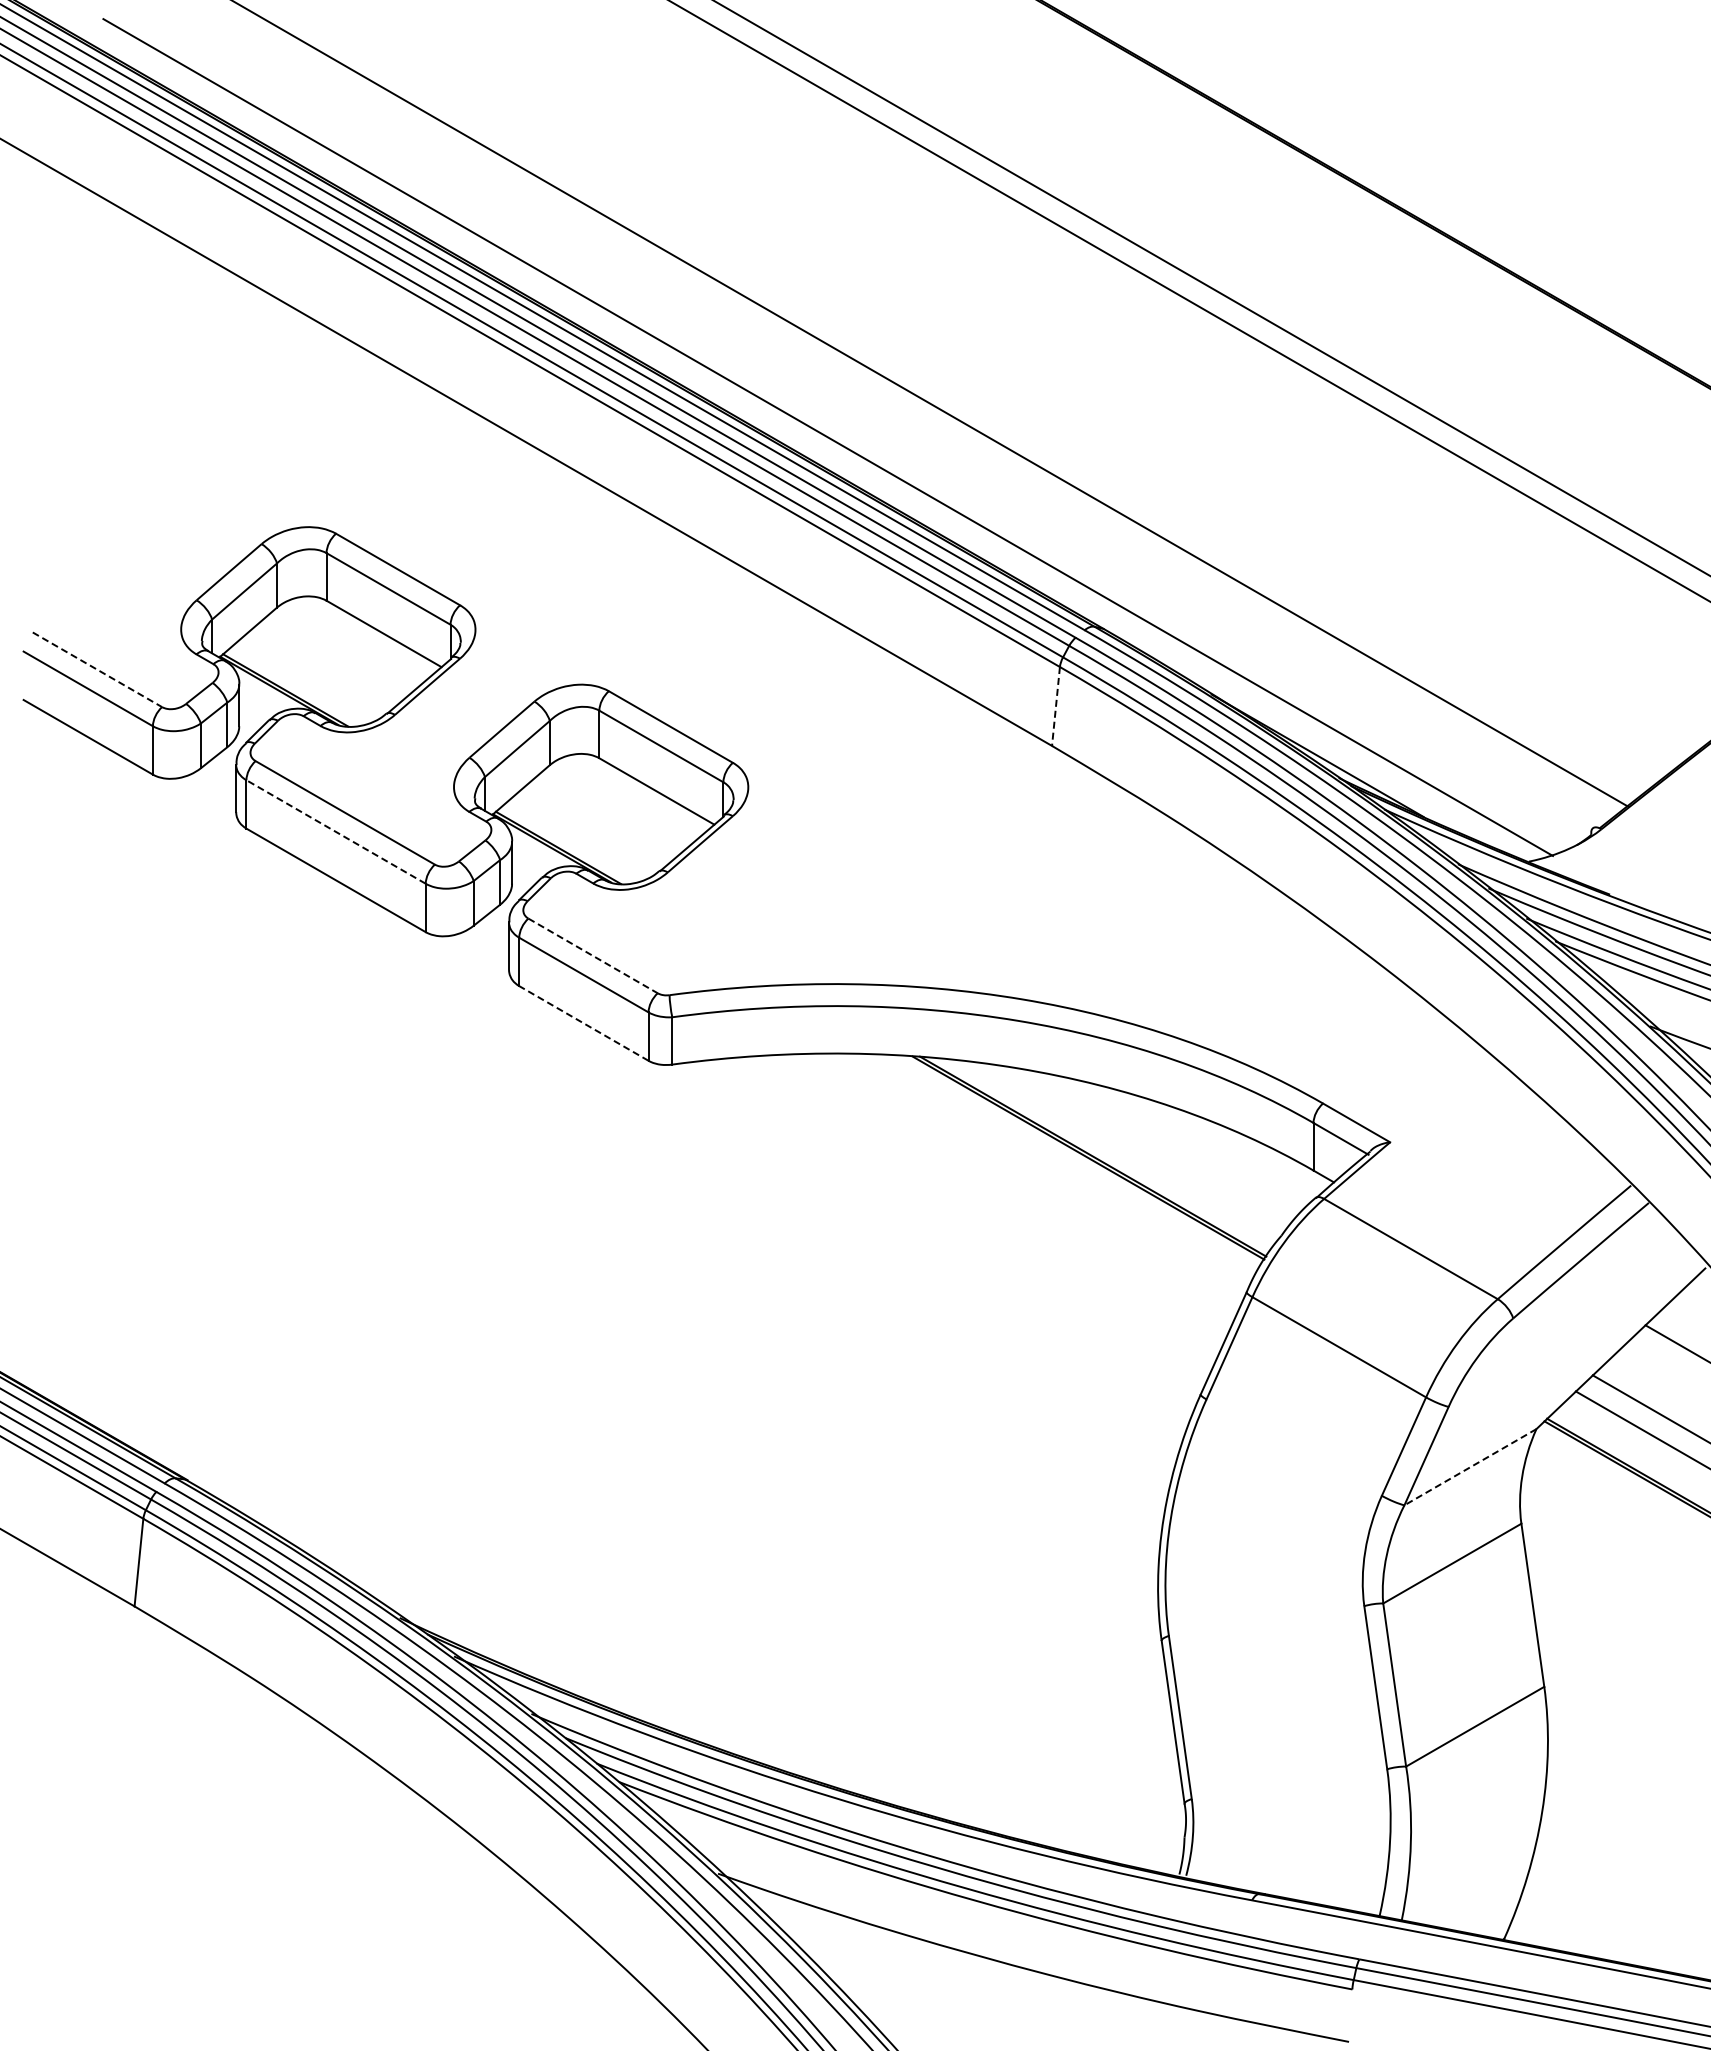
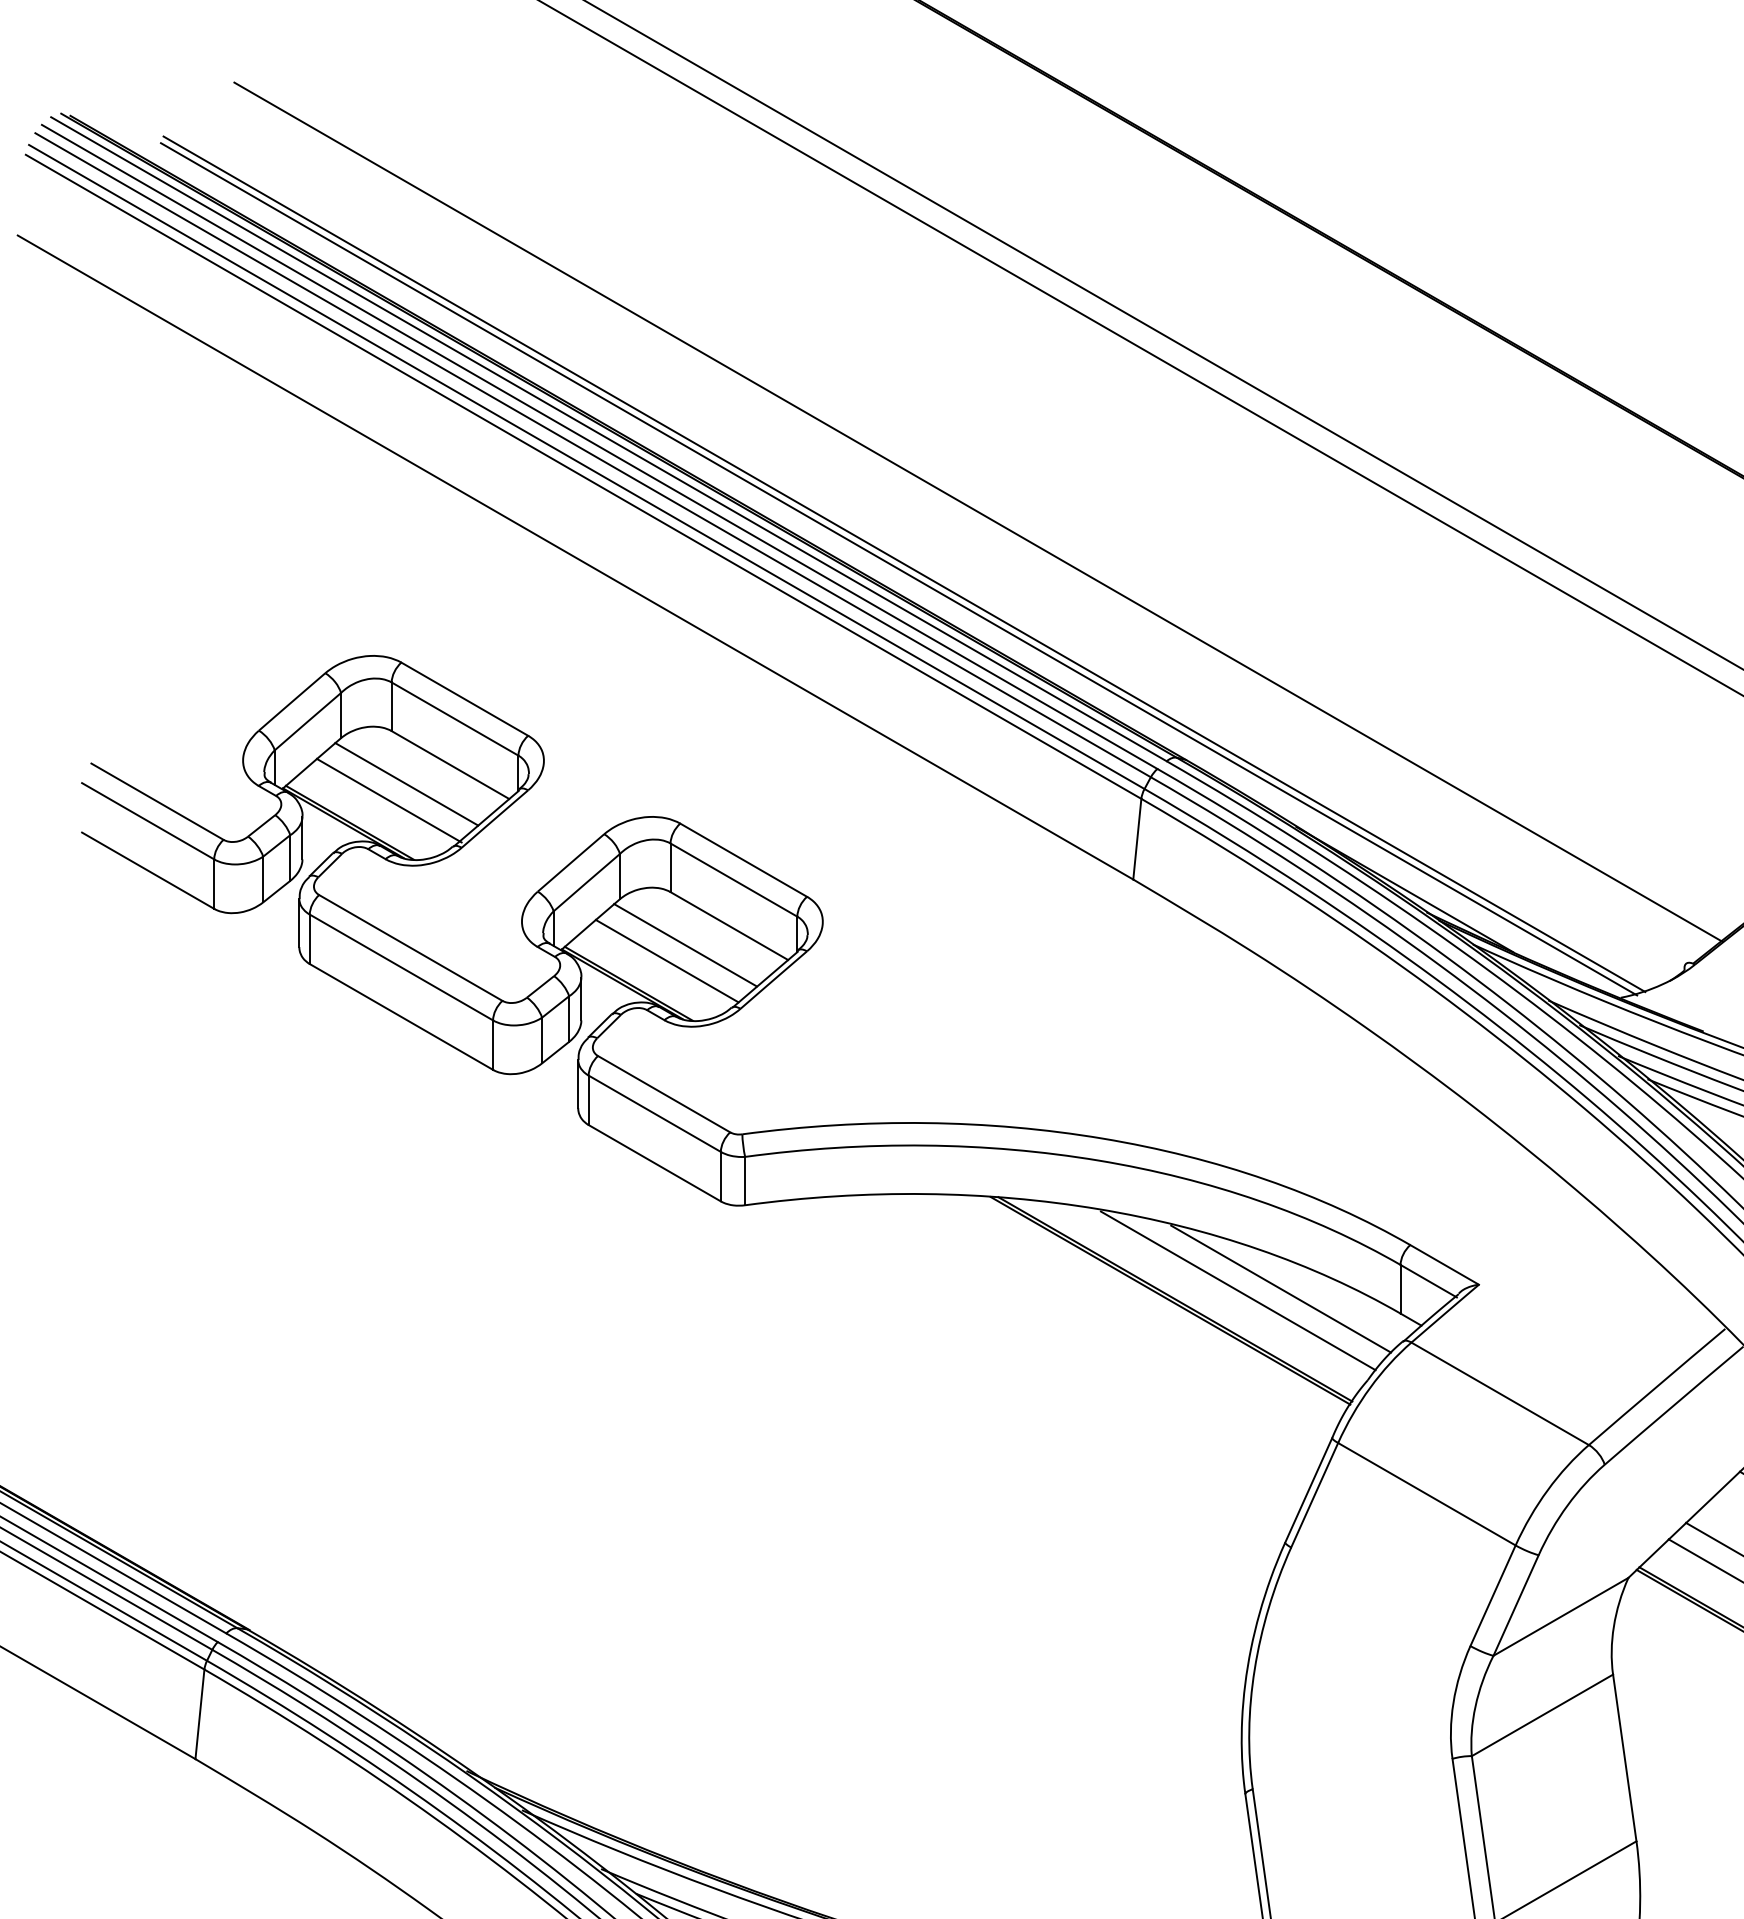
line: (822, 442) -> (898, 569), added
line: (341, 652) -> (406, 784), added
line: (323, 668) -> (388, 800), added
line: (97, 669) -> (157, 801), dashed -> solid
line: (1055, 706) -> (1136, 839), dashed -> solid
line: (613, 809) -> (685, 944), added
line: (595, 825) -> (666, 960), added
line: (336, 832) -> (401, 968), dashed -> solid
line: (593, 955) -> (664, 1093), dashed -> solid
line: (583, 1023) -> (654, 1163), dashed -> solid
line: (1196, 1146) -> (1280, 1288), added
line: (1154, 1147) -> (1238, 1290), added
line: (1470, 1467) -> (1561, 1617), dashed -> solid

